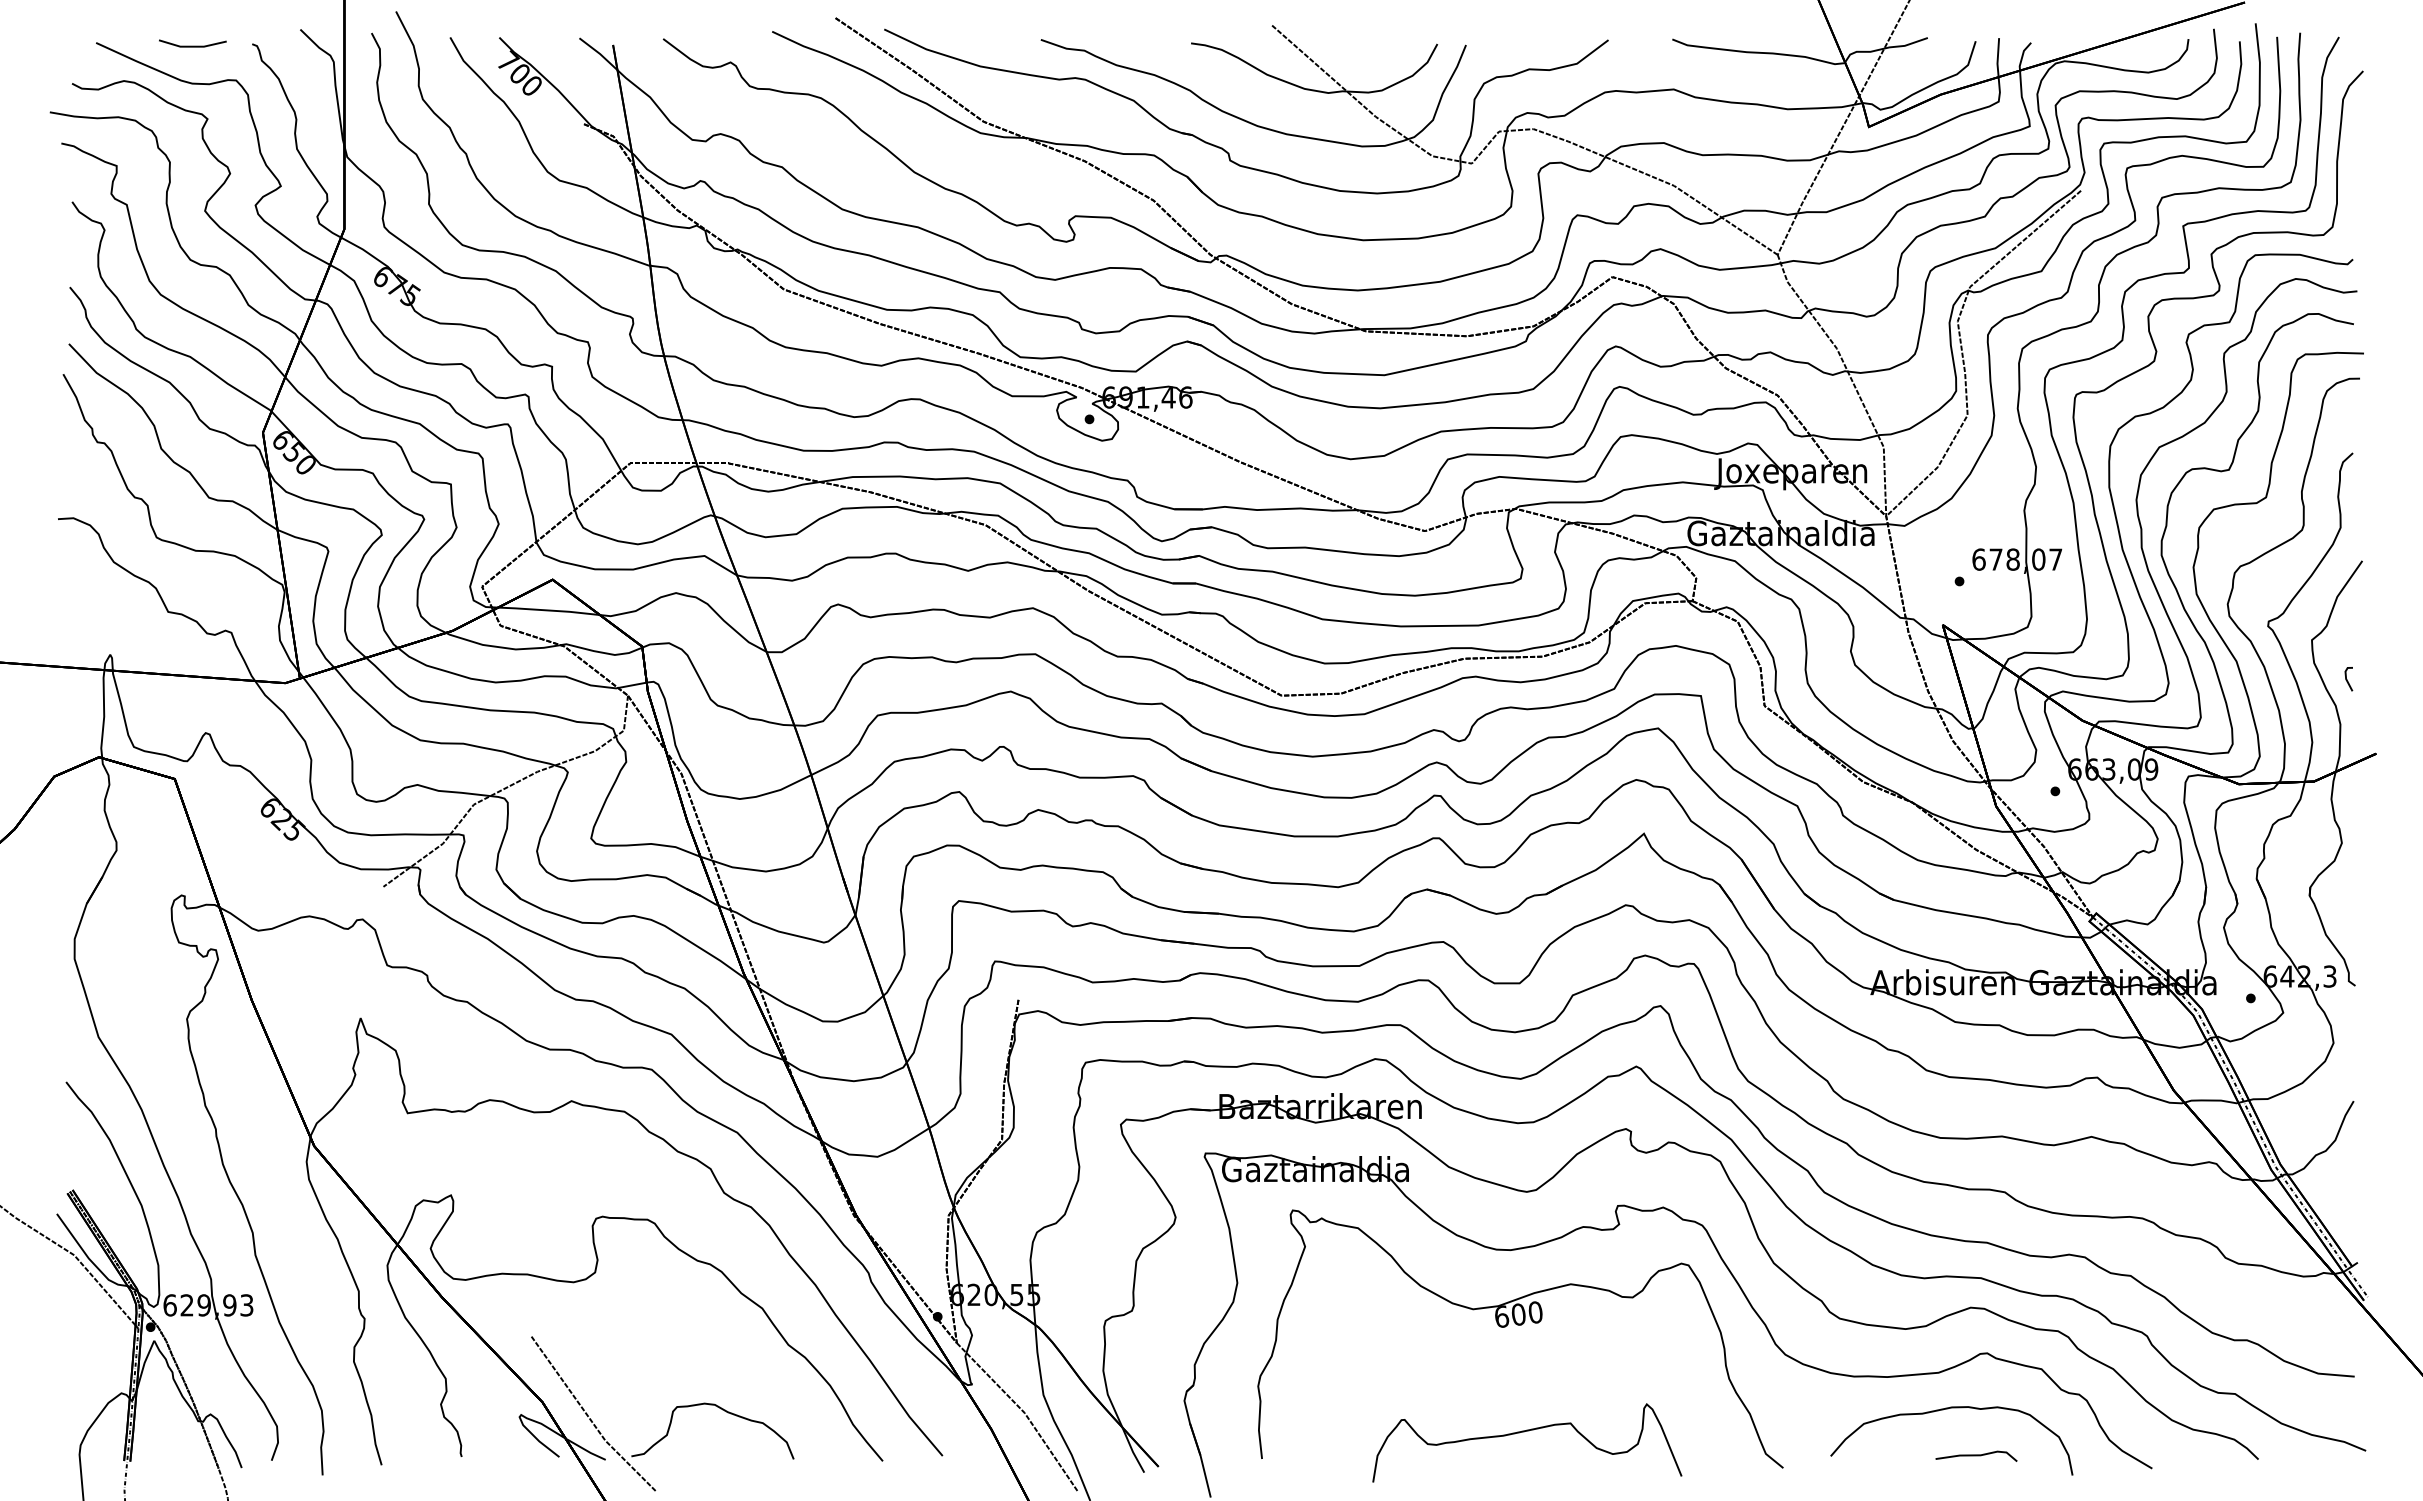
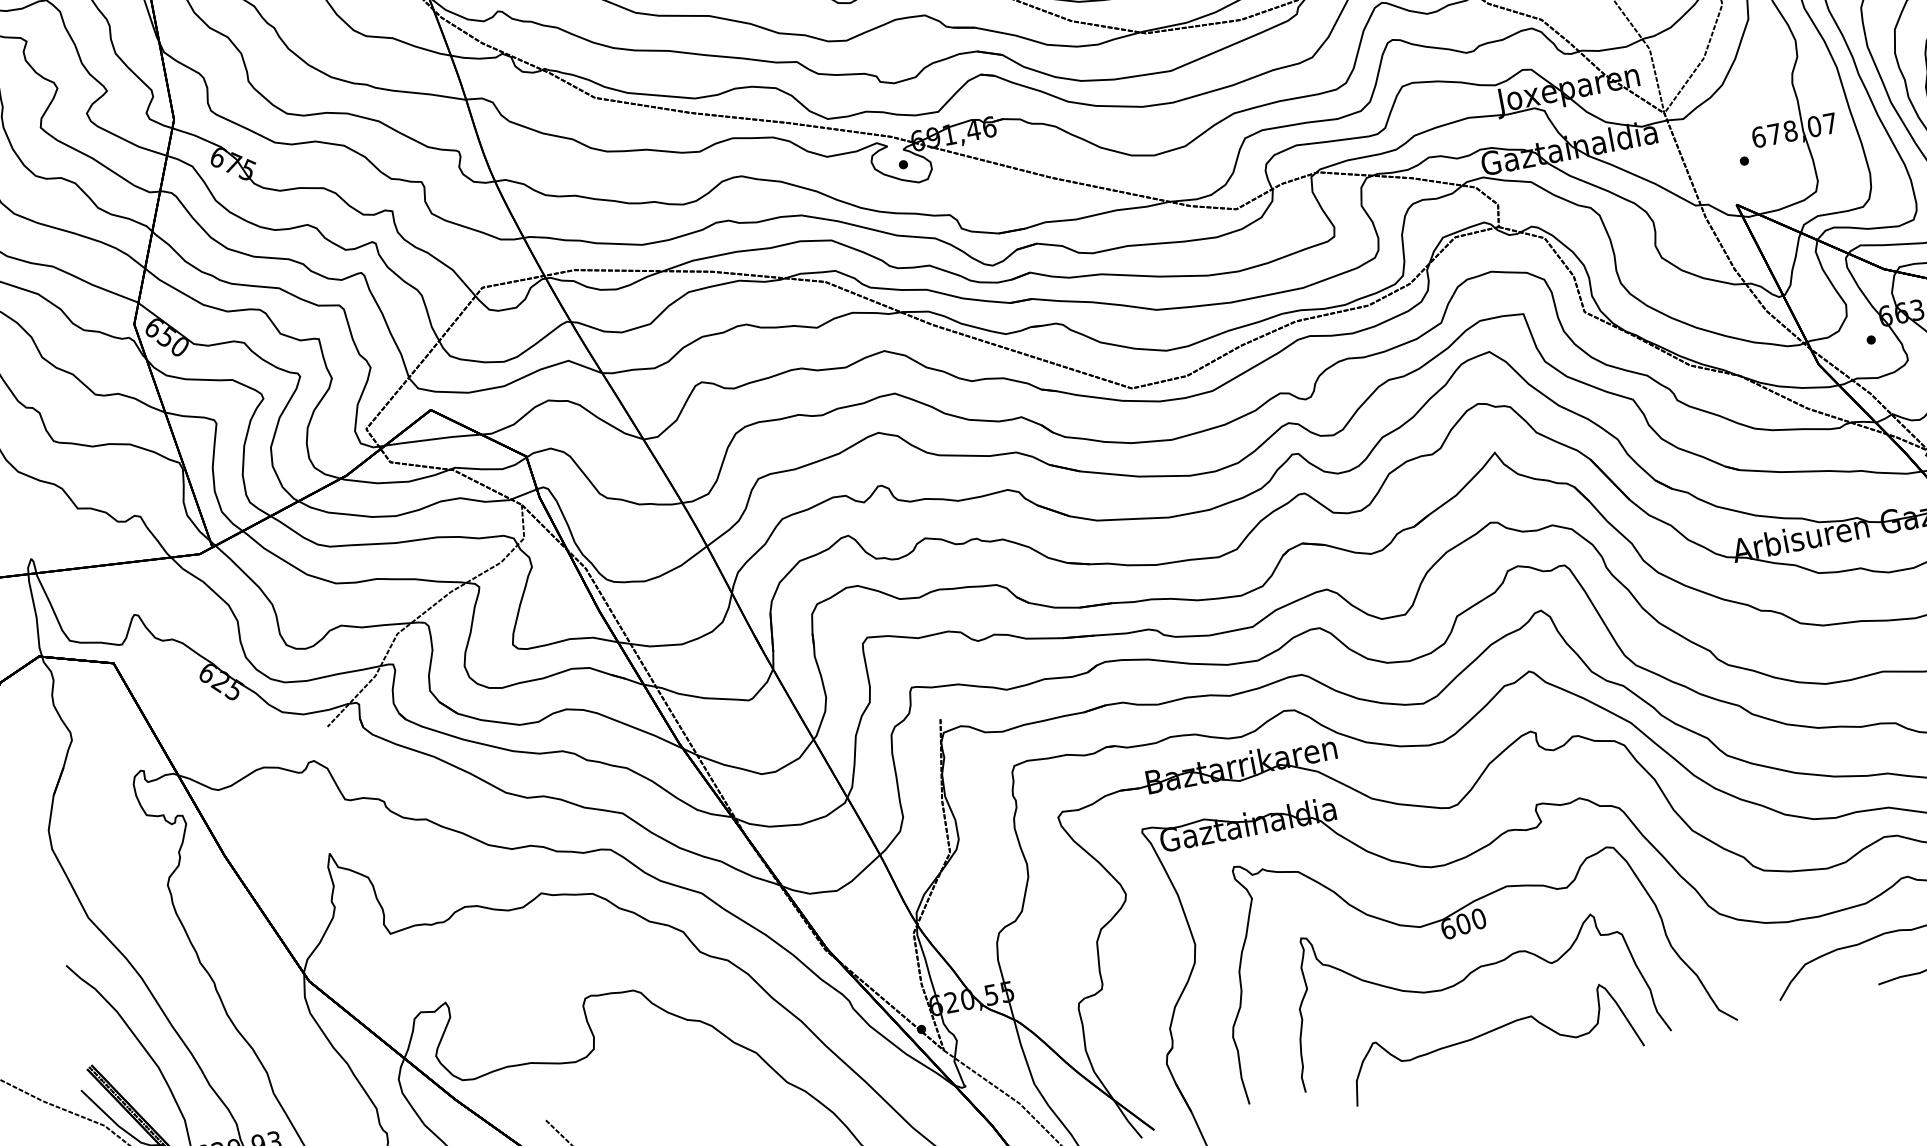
curve: (1511, 1371) -> (1466, 978), added

